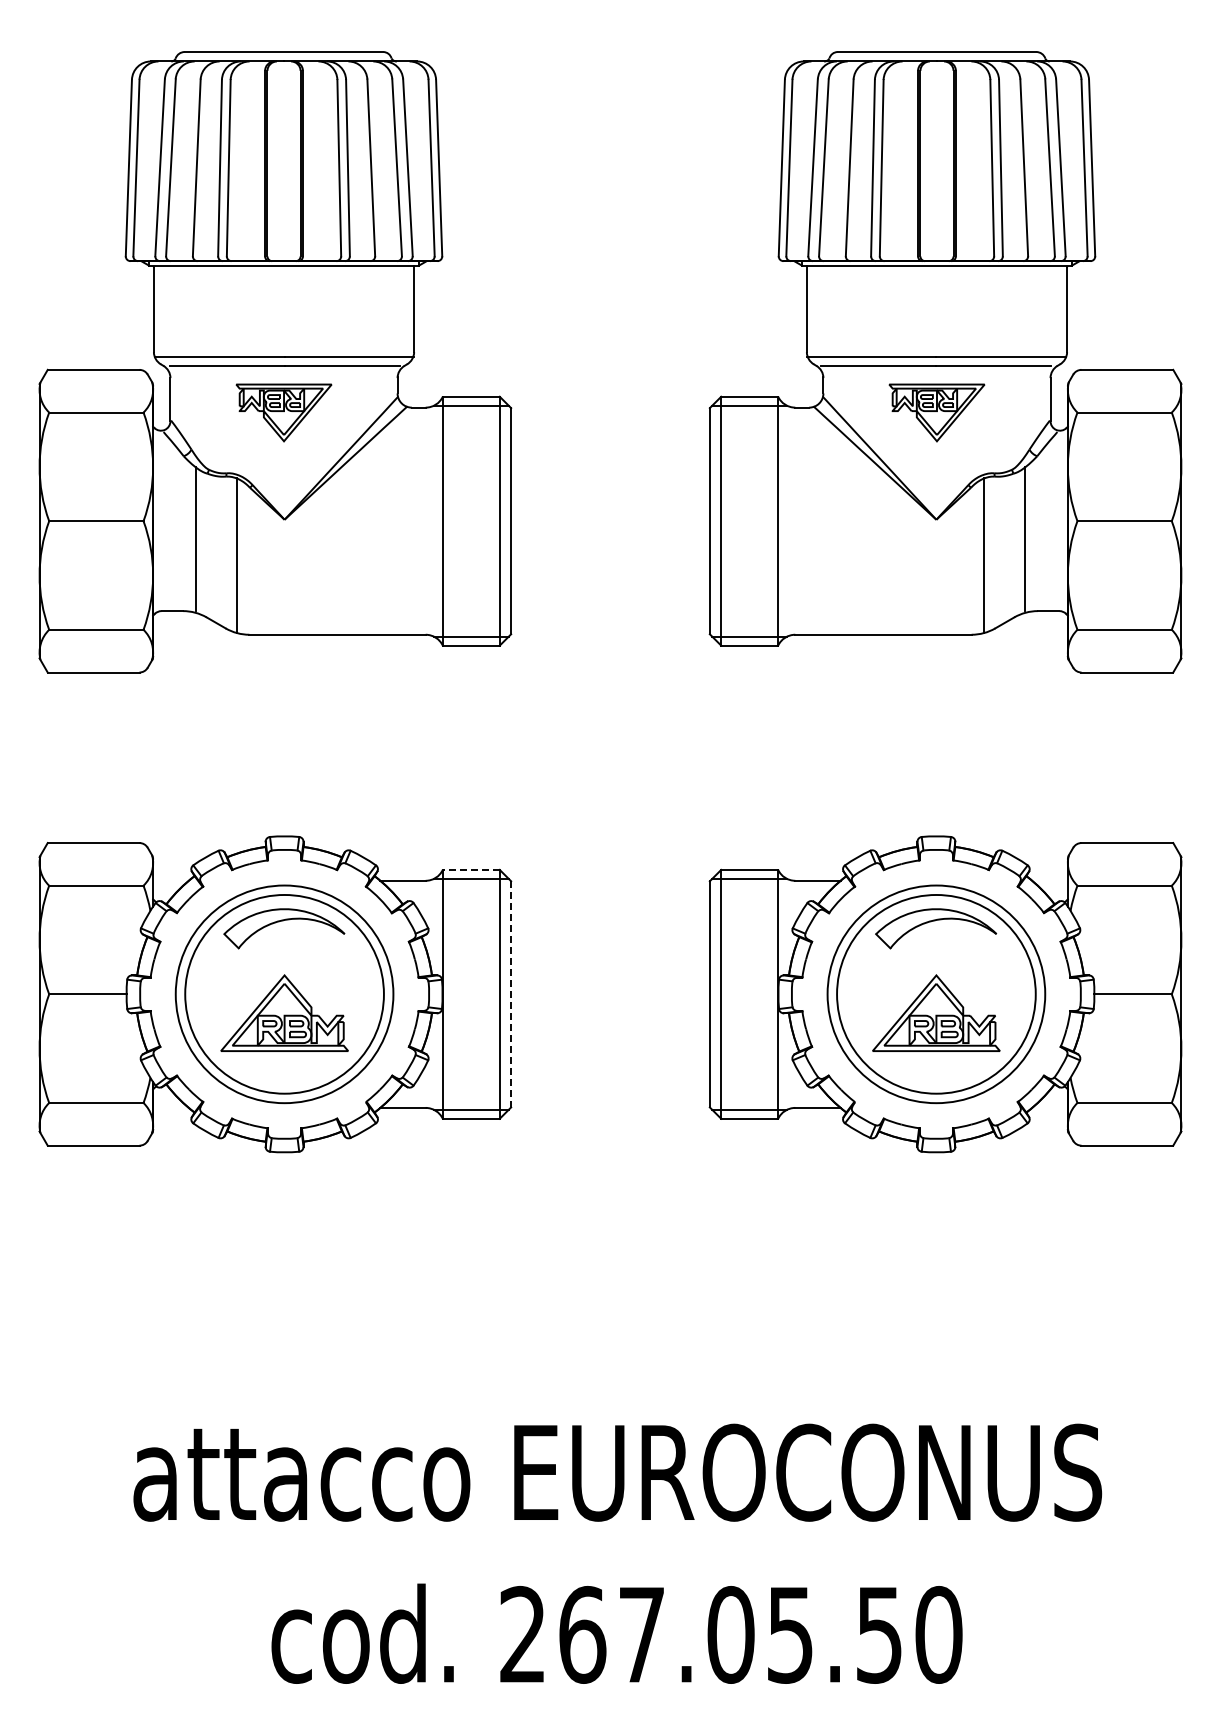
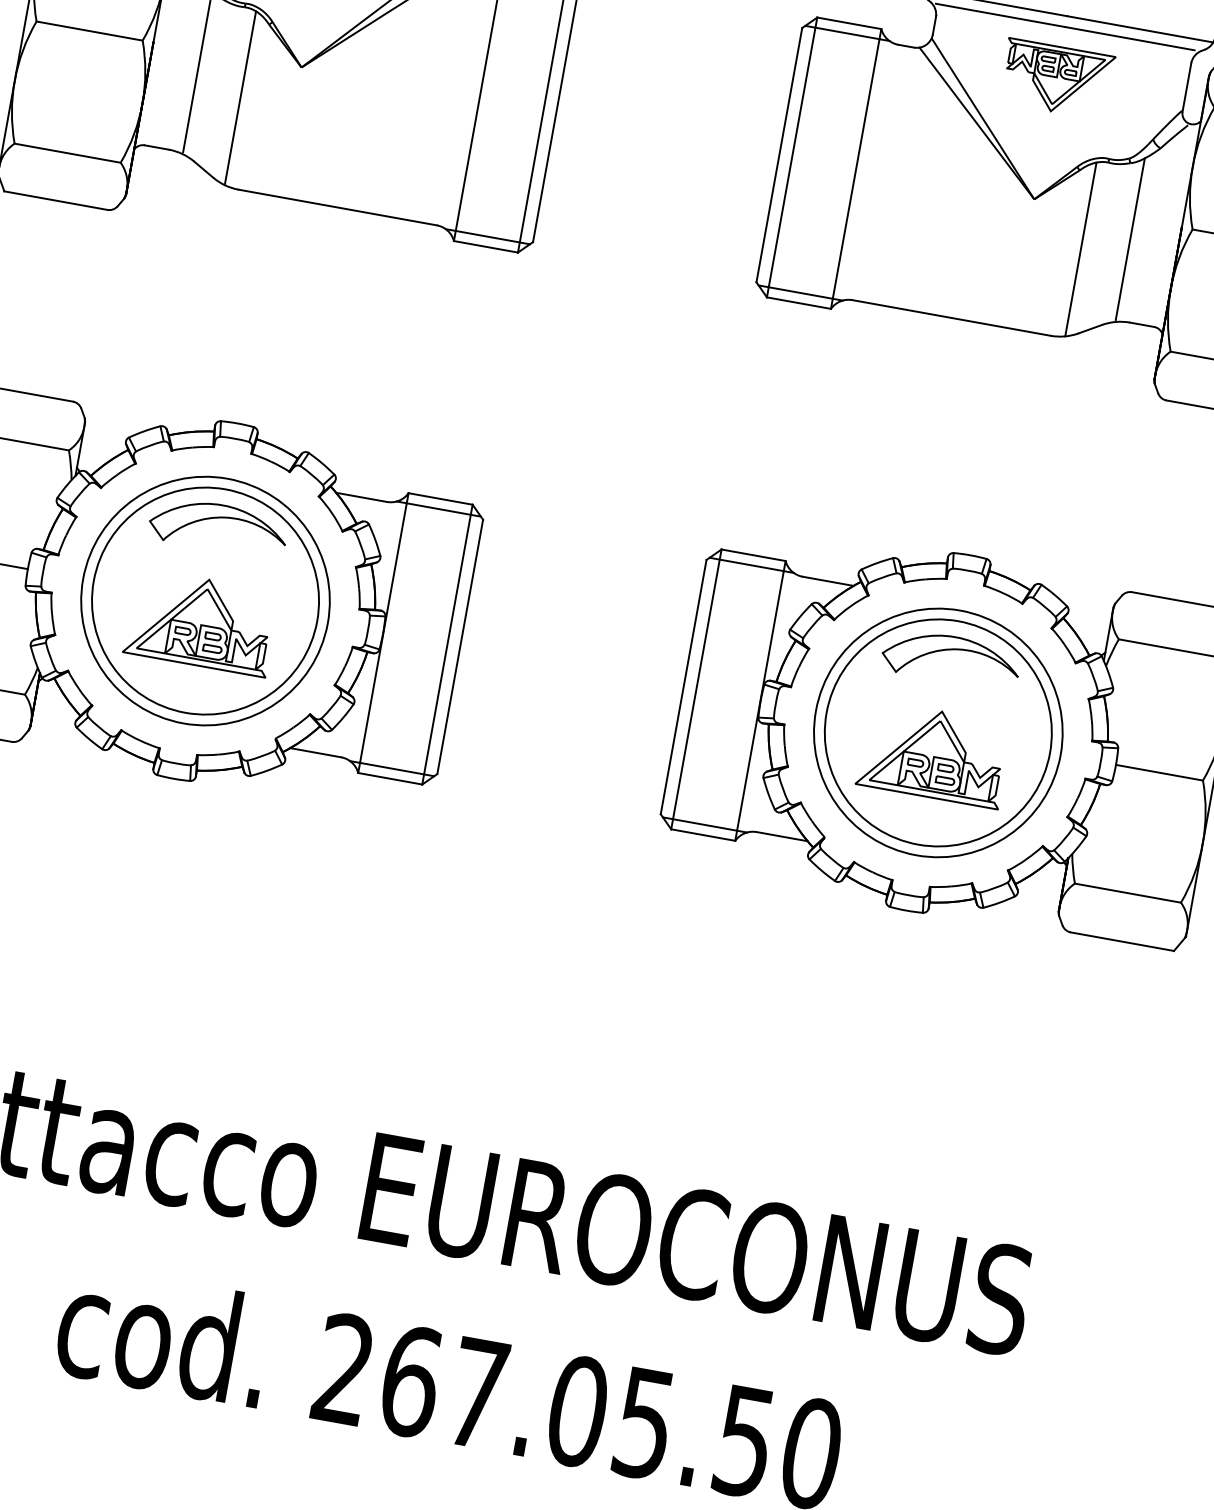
line: (470, 869) -> (439, 498), dashed -> solid
line: (511, 994) -> (460, 647), dashed -> solid

